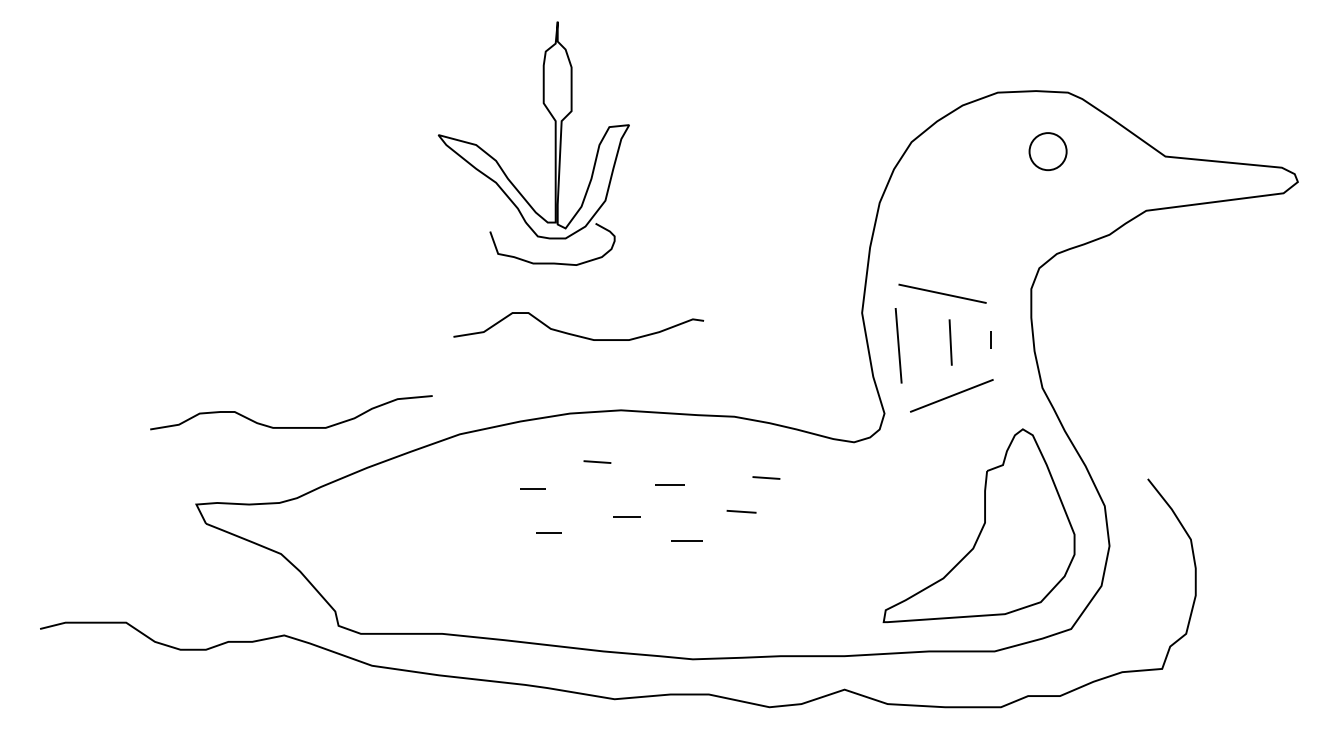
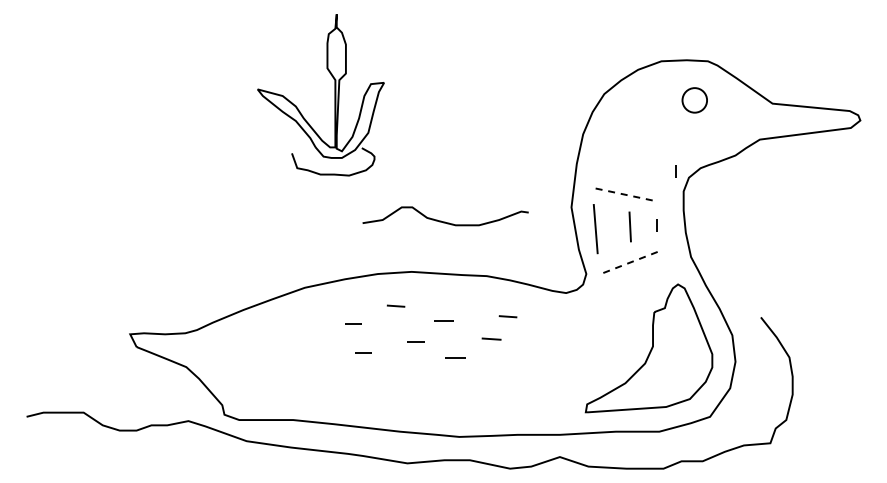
part: (554, 144) -> (334, 95), moved
line: (1018, 258) -> (675, 171), added
line: (942, 293) -> (624, 194), solid -> dashed
curve: (578, 334) -> (445, 221), moved
line: (951, 396) -> (630, 262), solid -> dashed
curve: (290, 426) -> (192, 282), removed

